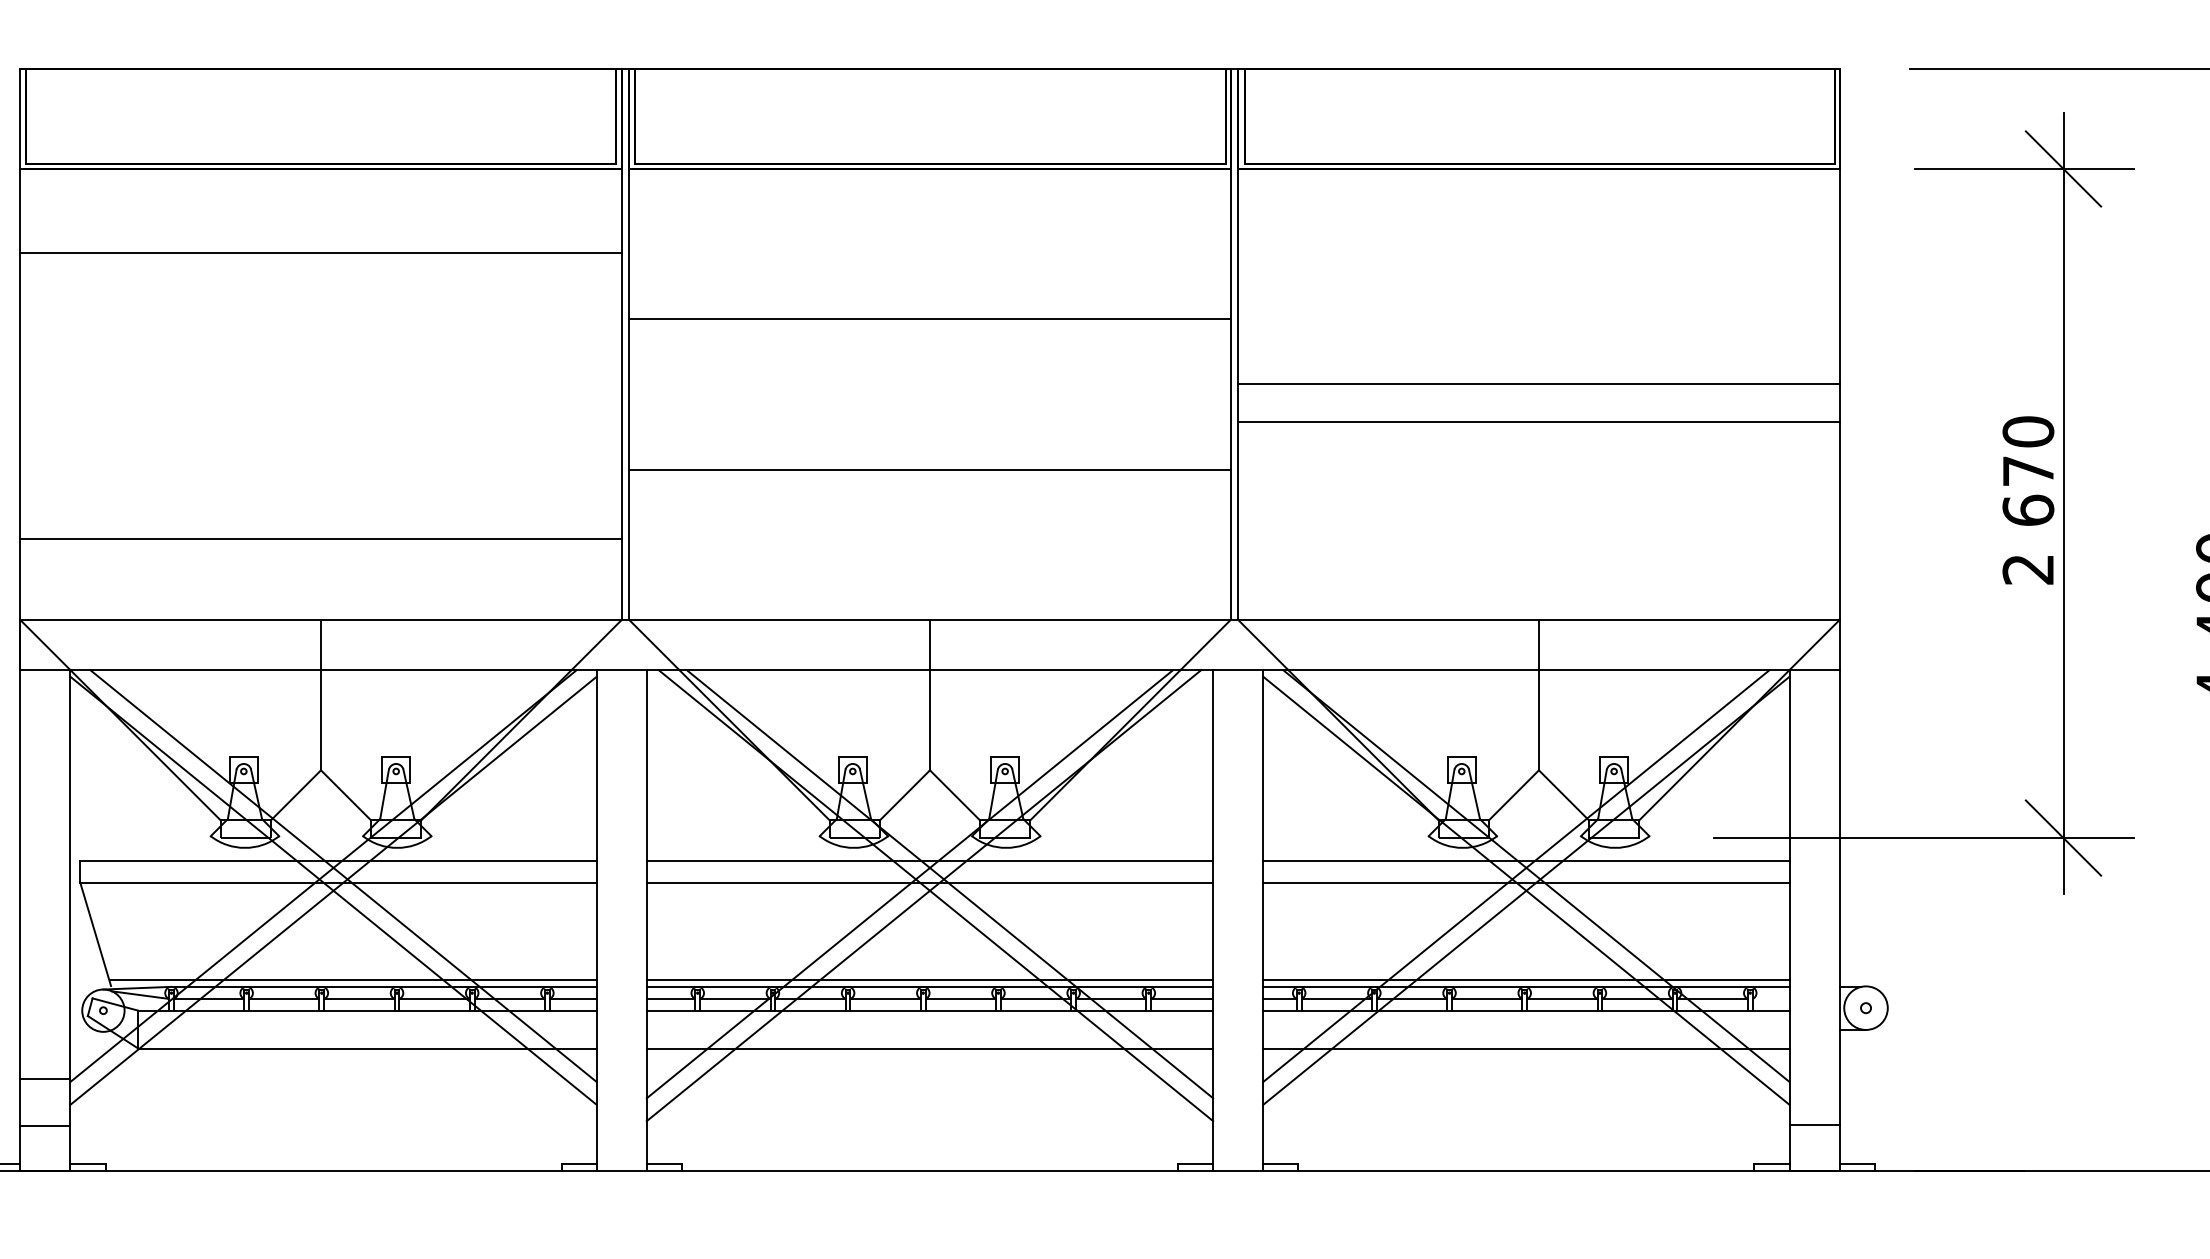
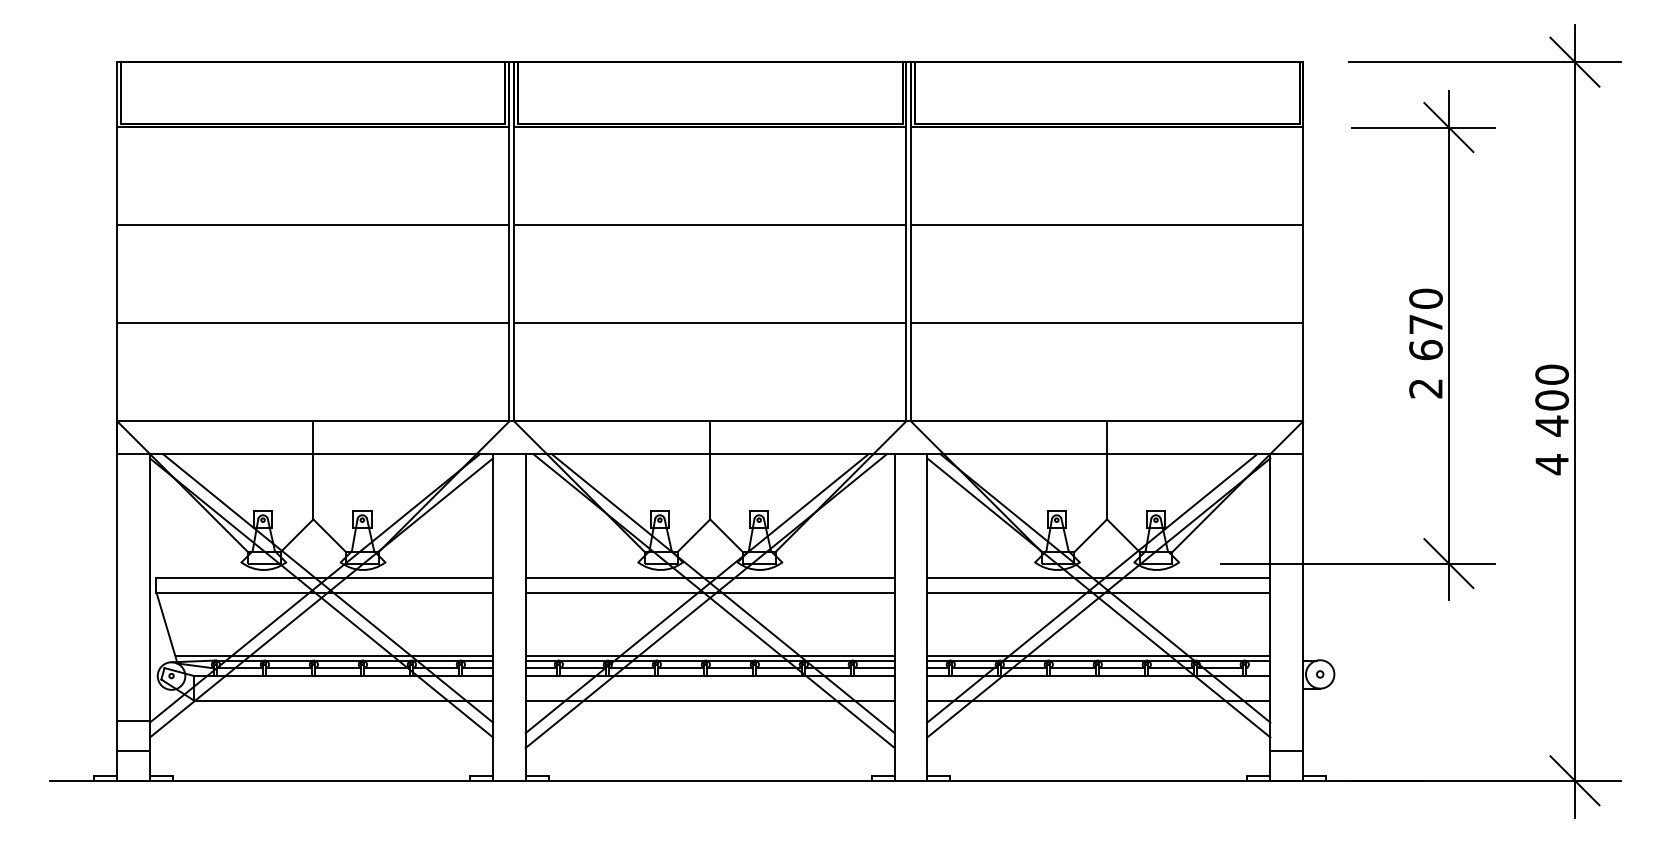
line: (321, 253) -> (313, 225), moved
line: (1539, 383) -> (1107, 225), moved
line: (1539, 422) -> (1107, 323), moved
line: (321, 538) -> (313, 323), moved

